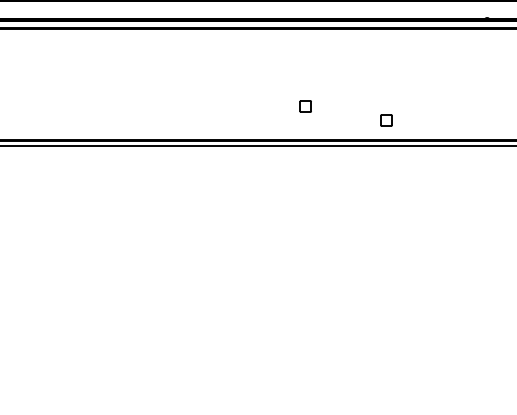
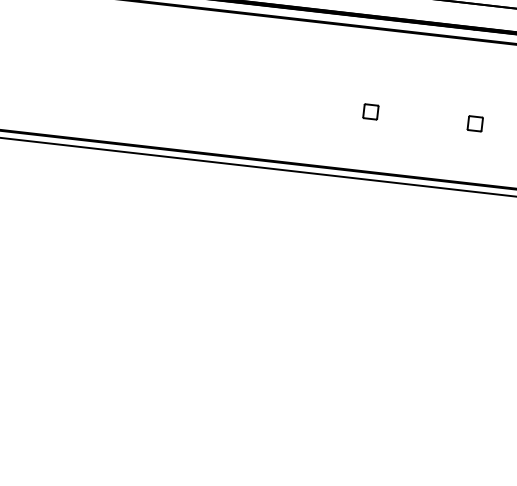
part: (305, 106) -> (370, 111), moved
part: (386, 120) -> (475, 123), moved

